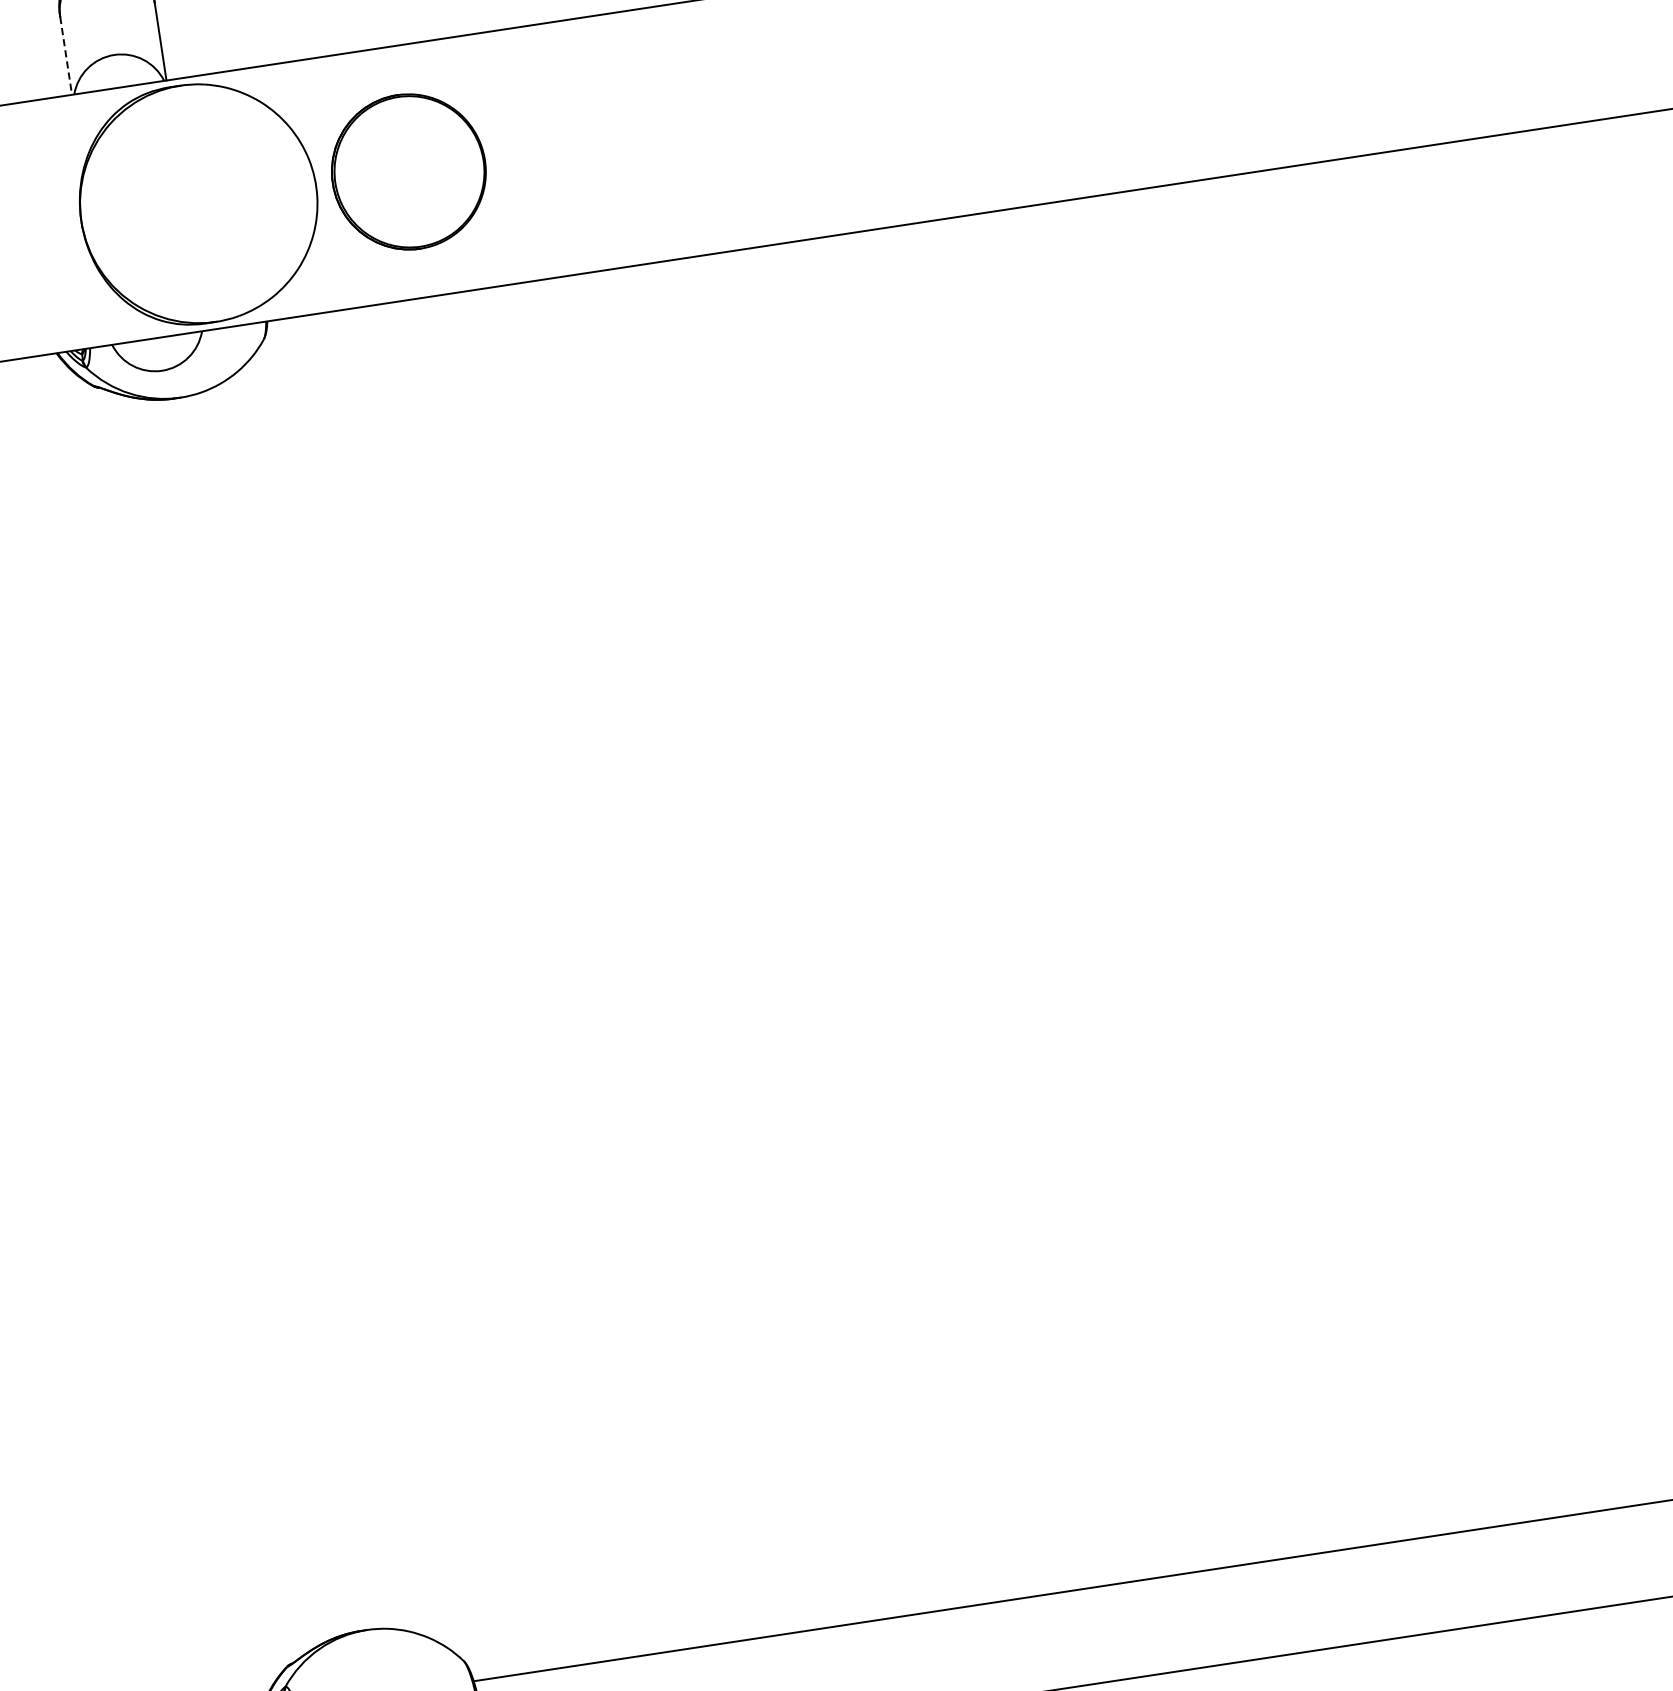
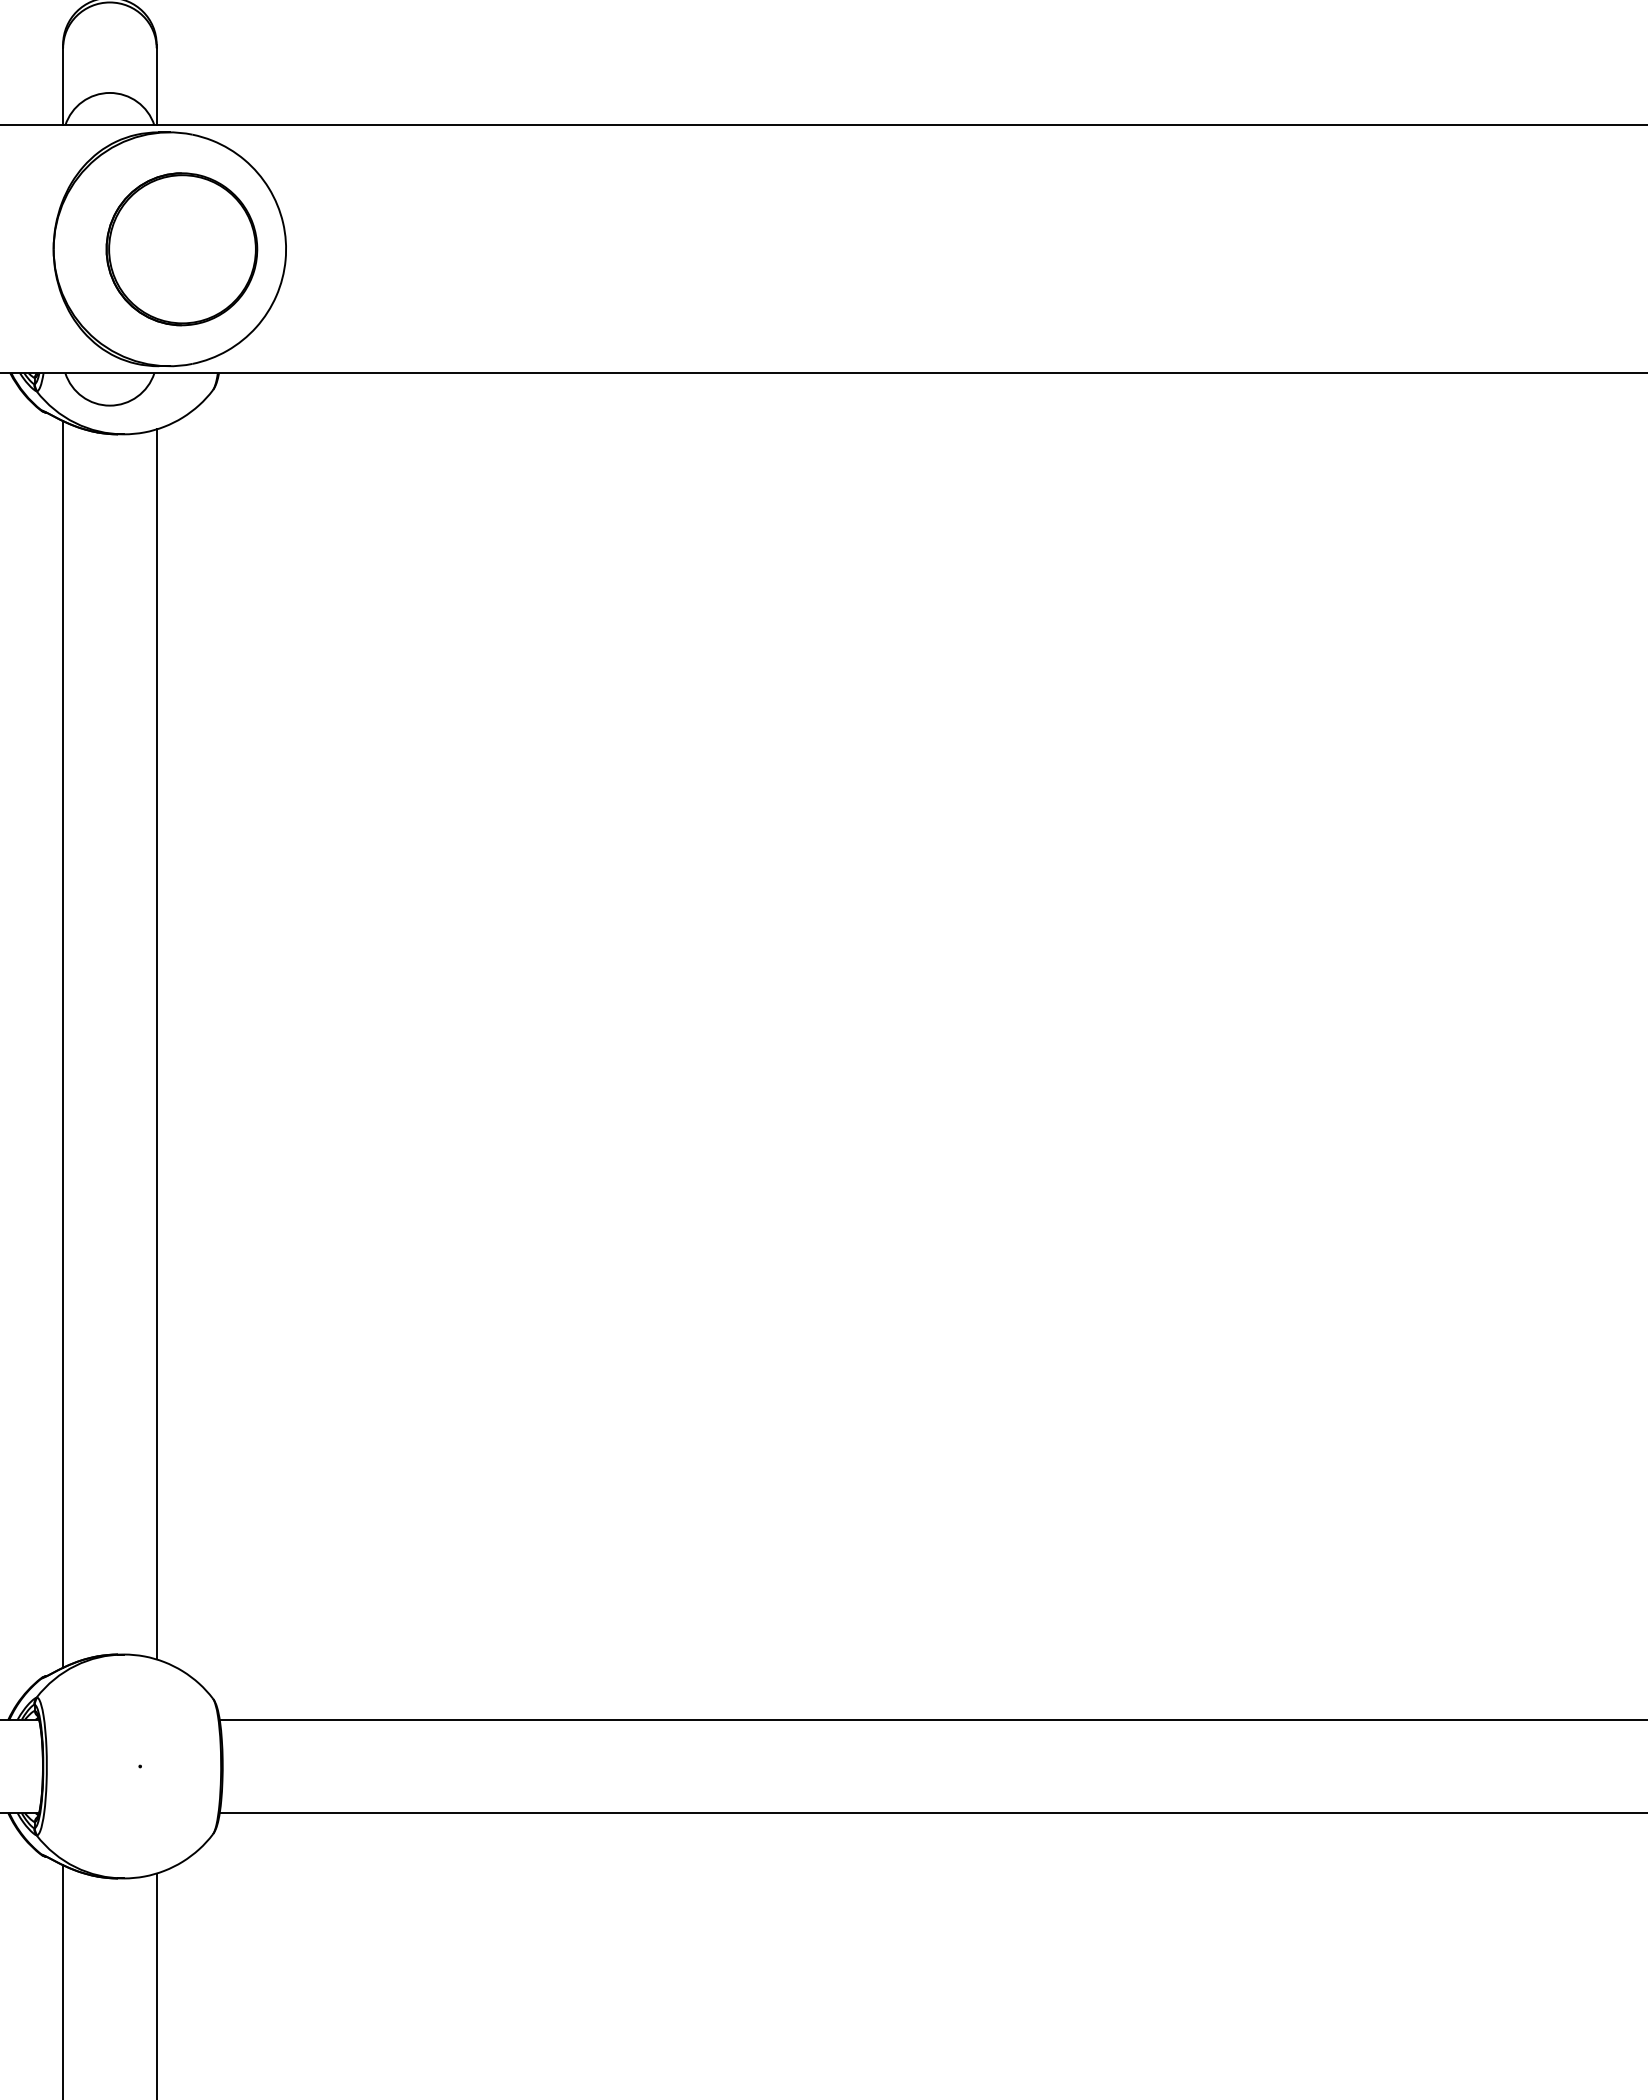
line: (66, 55) -> (63, 86), dashed -> solid
part: (408, 172) -> (181, 249), moved
line: (306, 1008) -> (156, 1044), added
line: (212, 1023) -> (63, 1044), added

